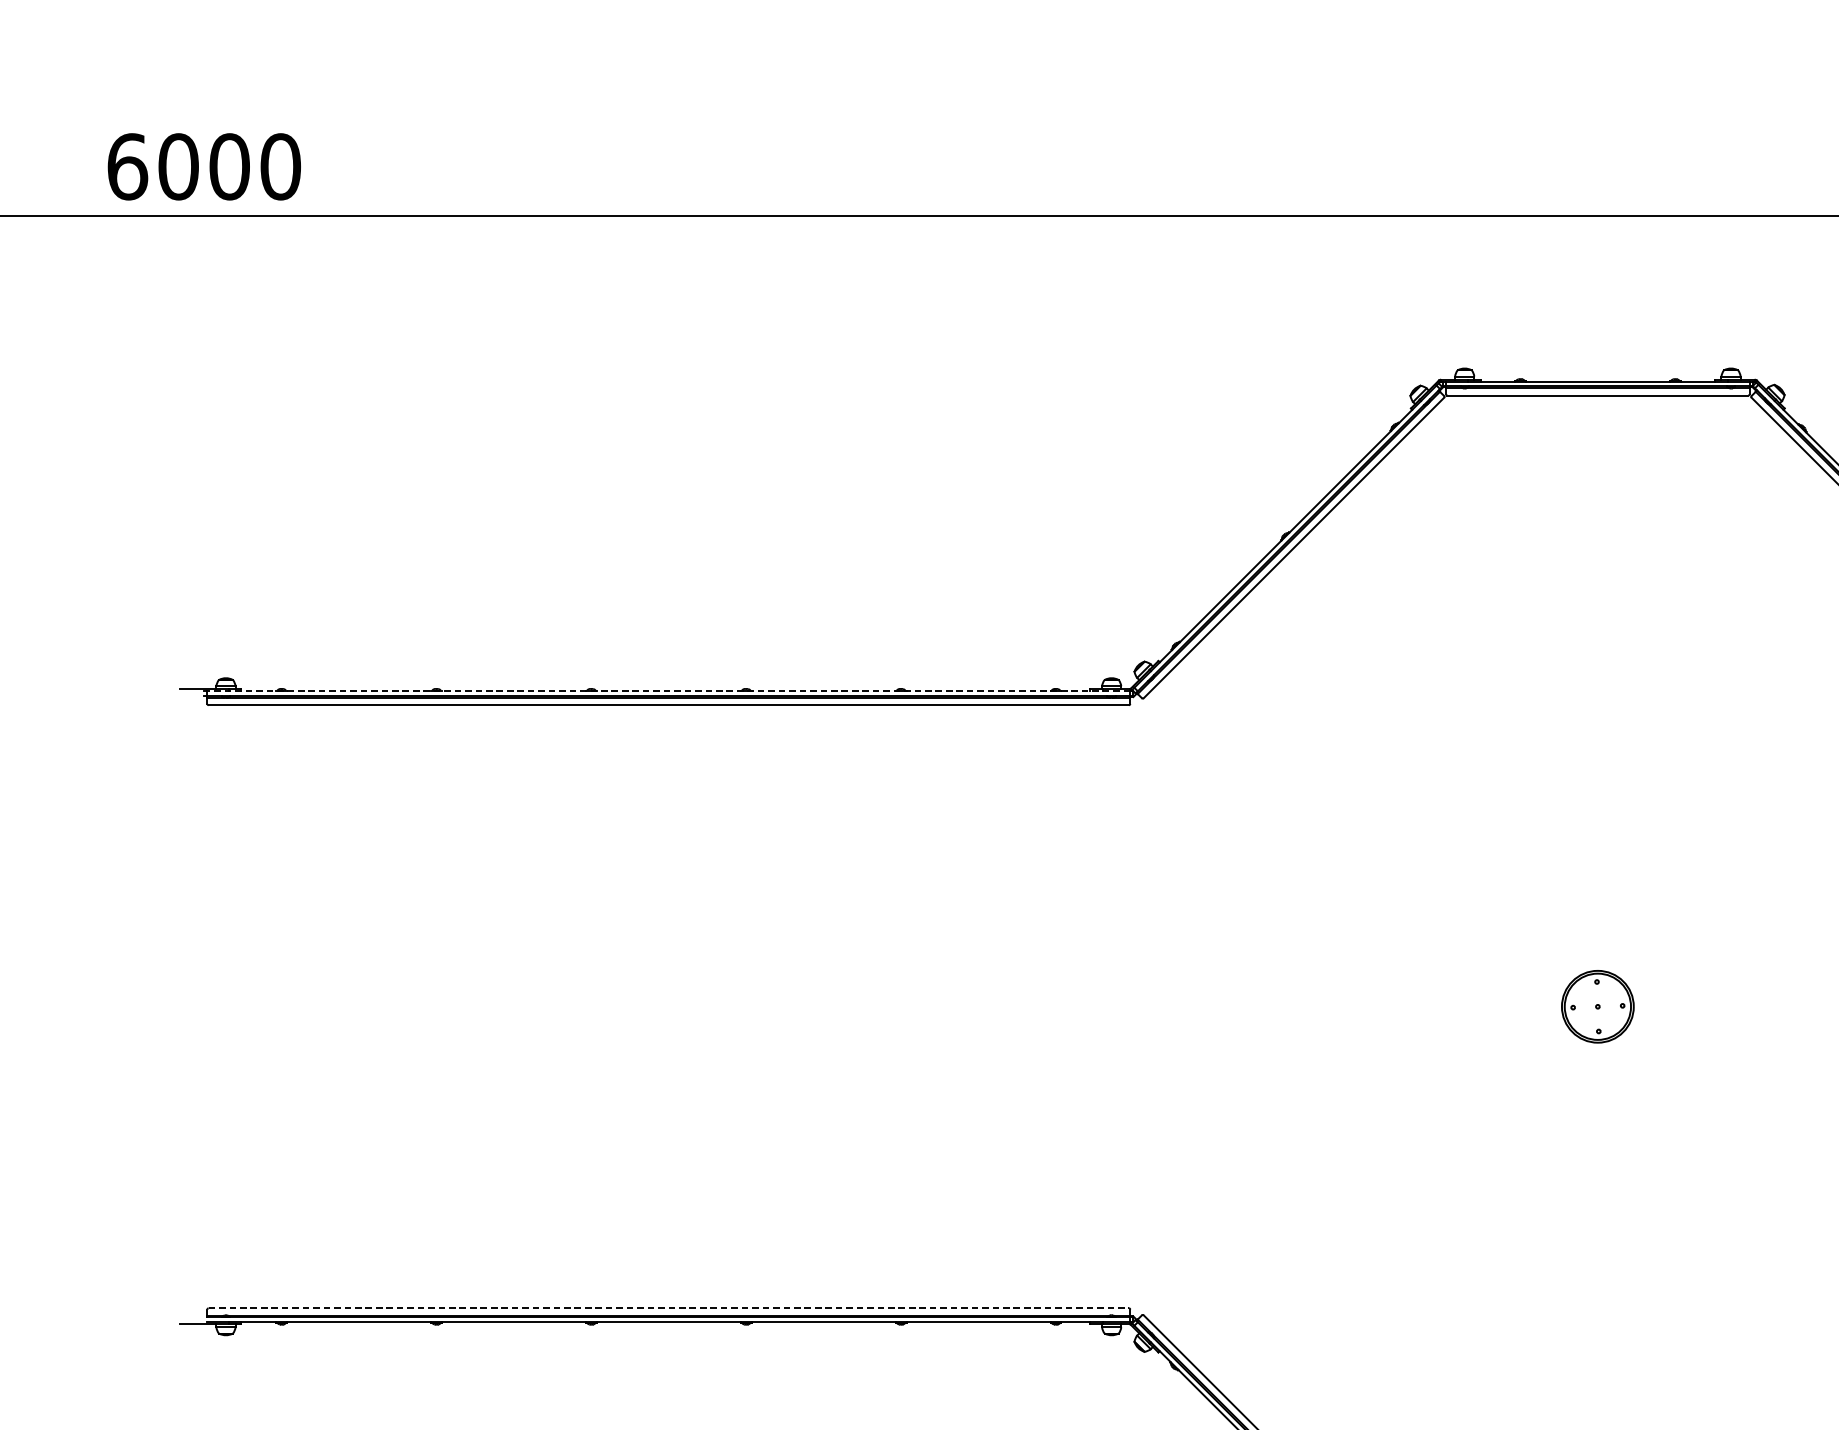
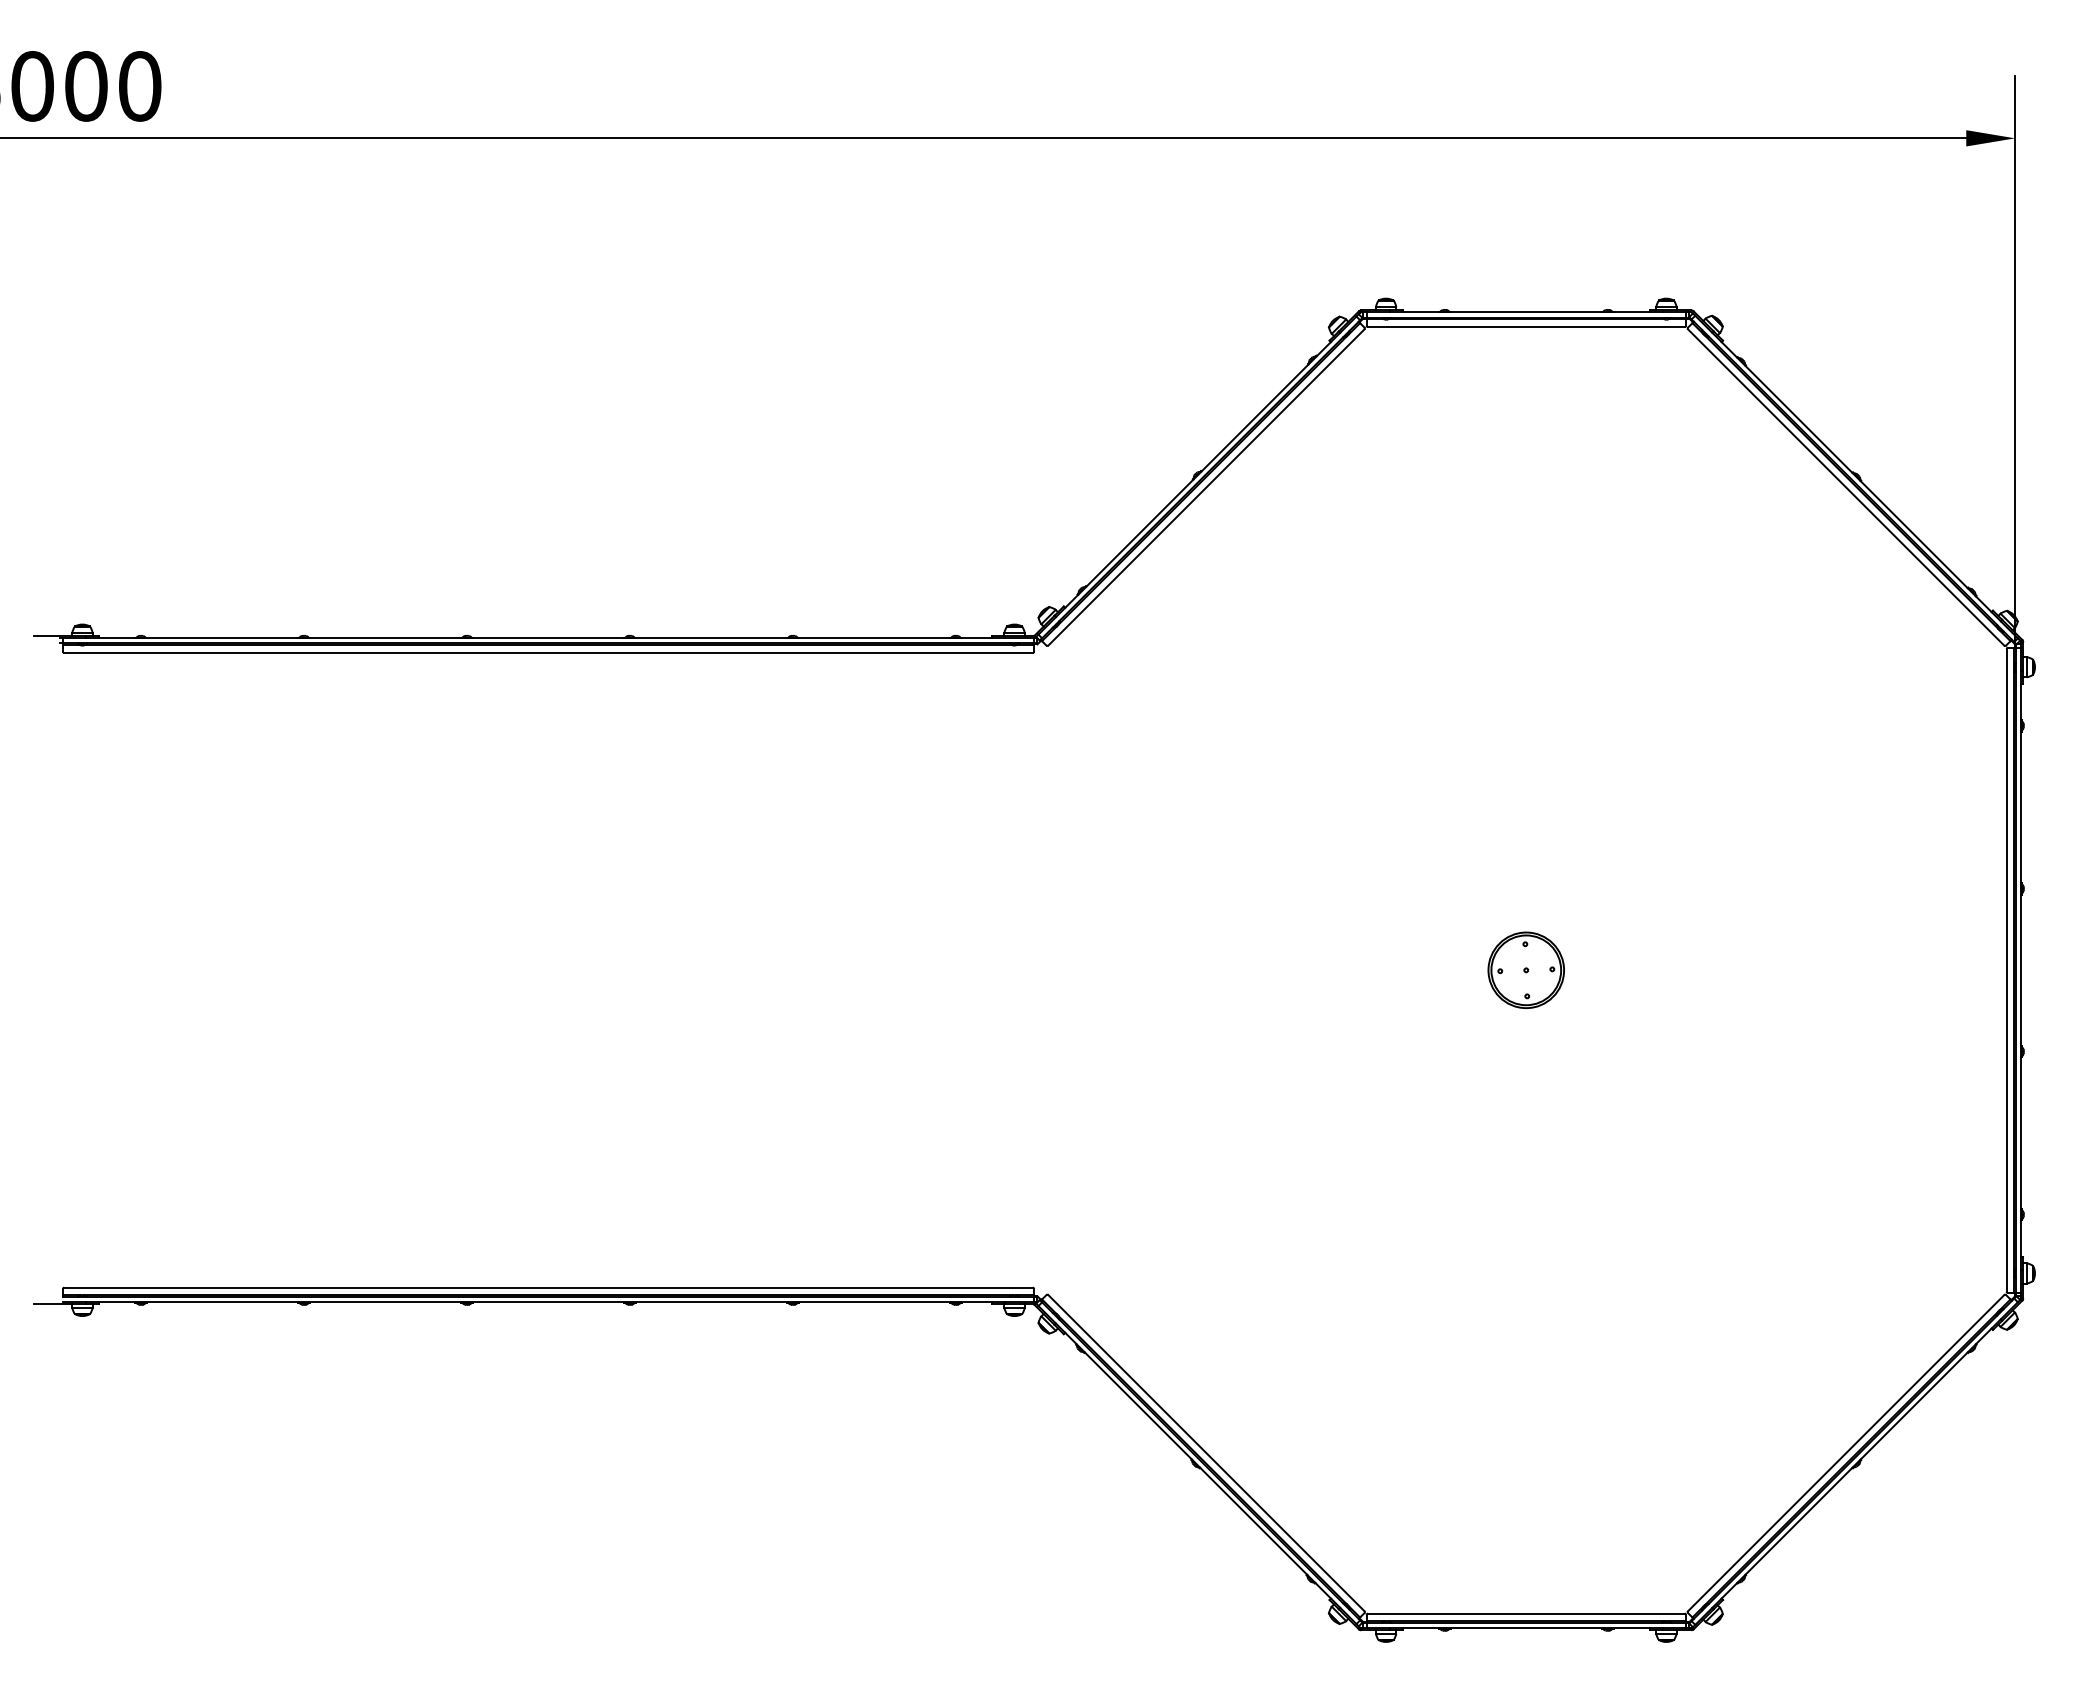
line: (668, 691) -> (548, 638), dashed -> solid
line: (669, 1308) -> (549, 1287), dashed -> solid

